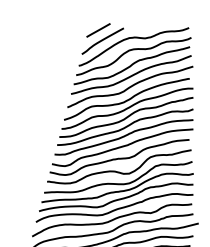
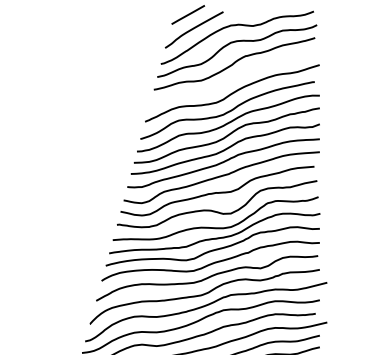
curve: (131, 75) -> (233, 77), removed

